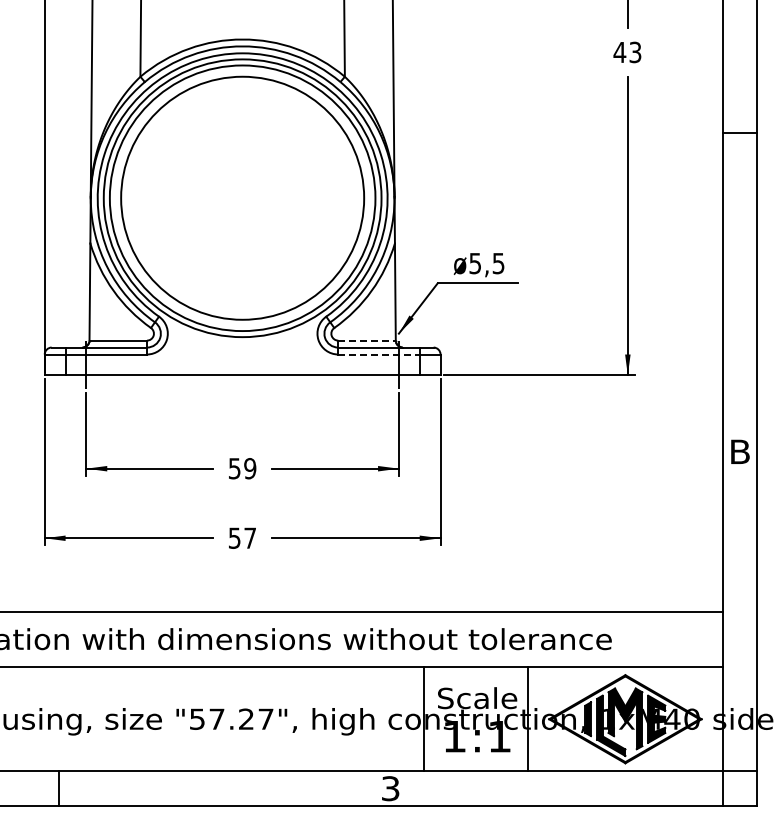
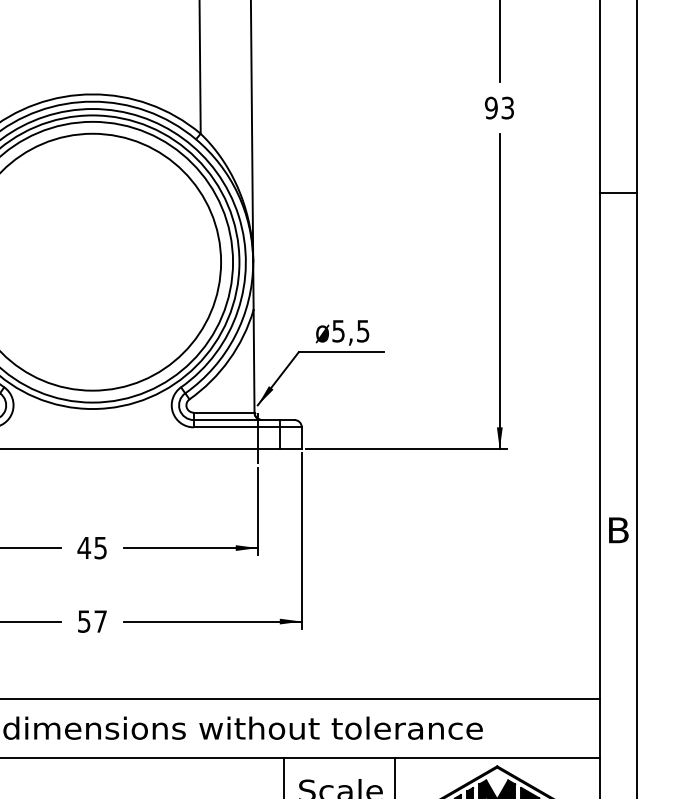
text: (619, 52) -> (490, 108), 43 -> 93
line: (367, 340) -> (224, 412), dashed -> solid
line: (379, 354) -> (237, 427), dashed -> solid
text: (242, 468) -> (92, 547), 59 -> 45

